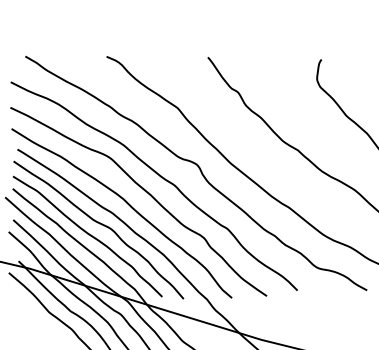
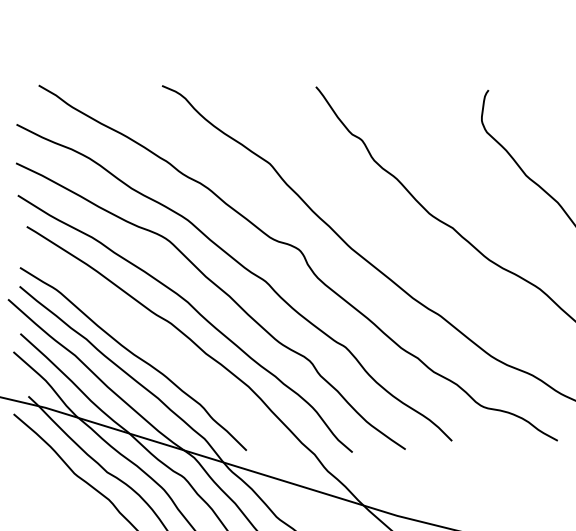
curve: (101, 225) -> (154, 342), removed

